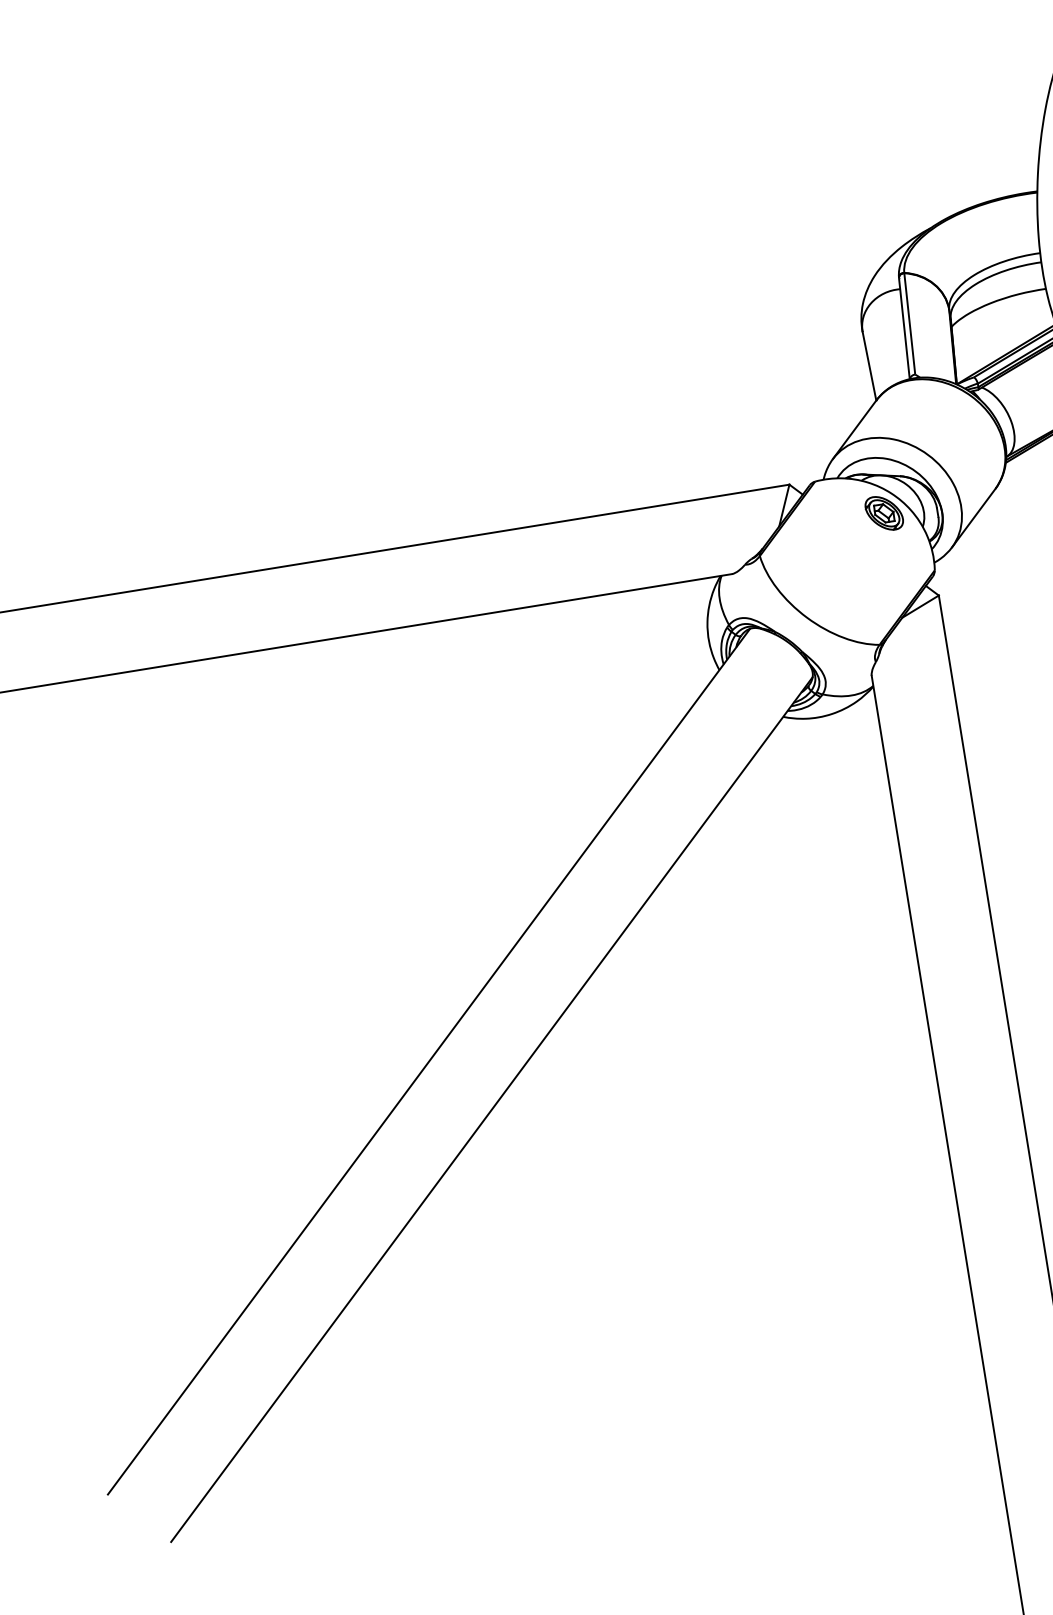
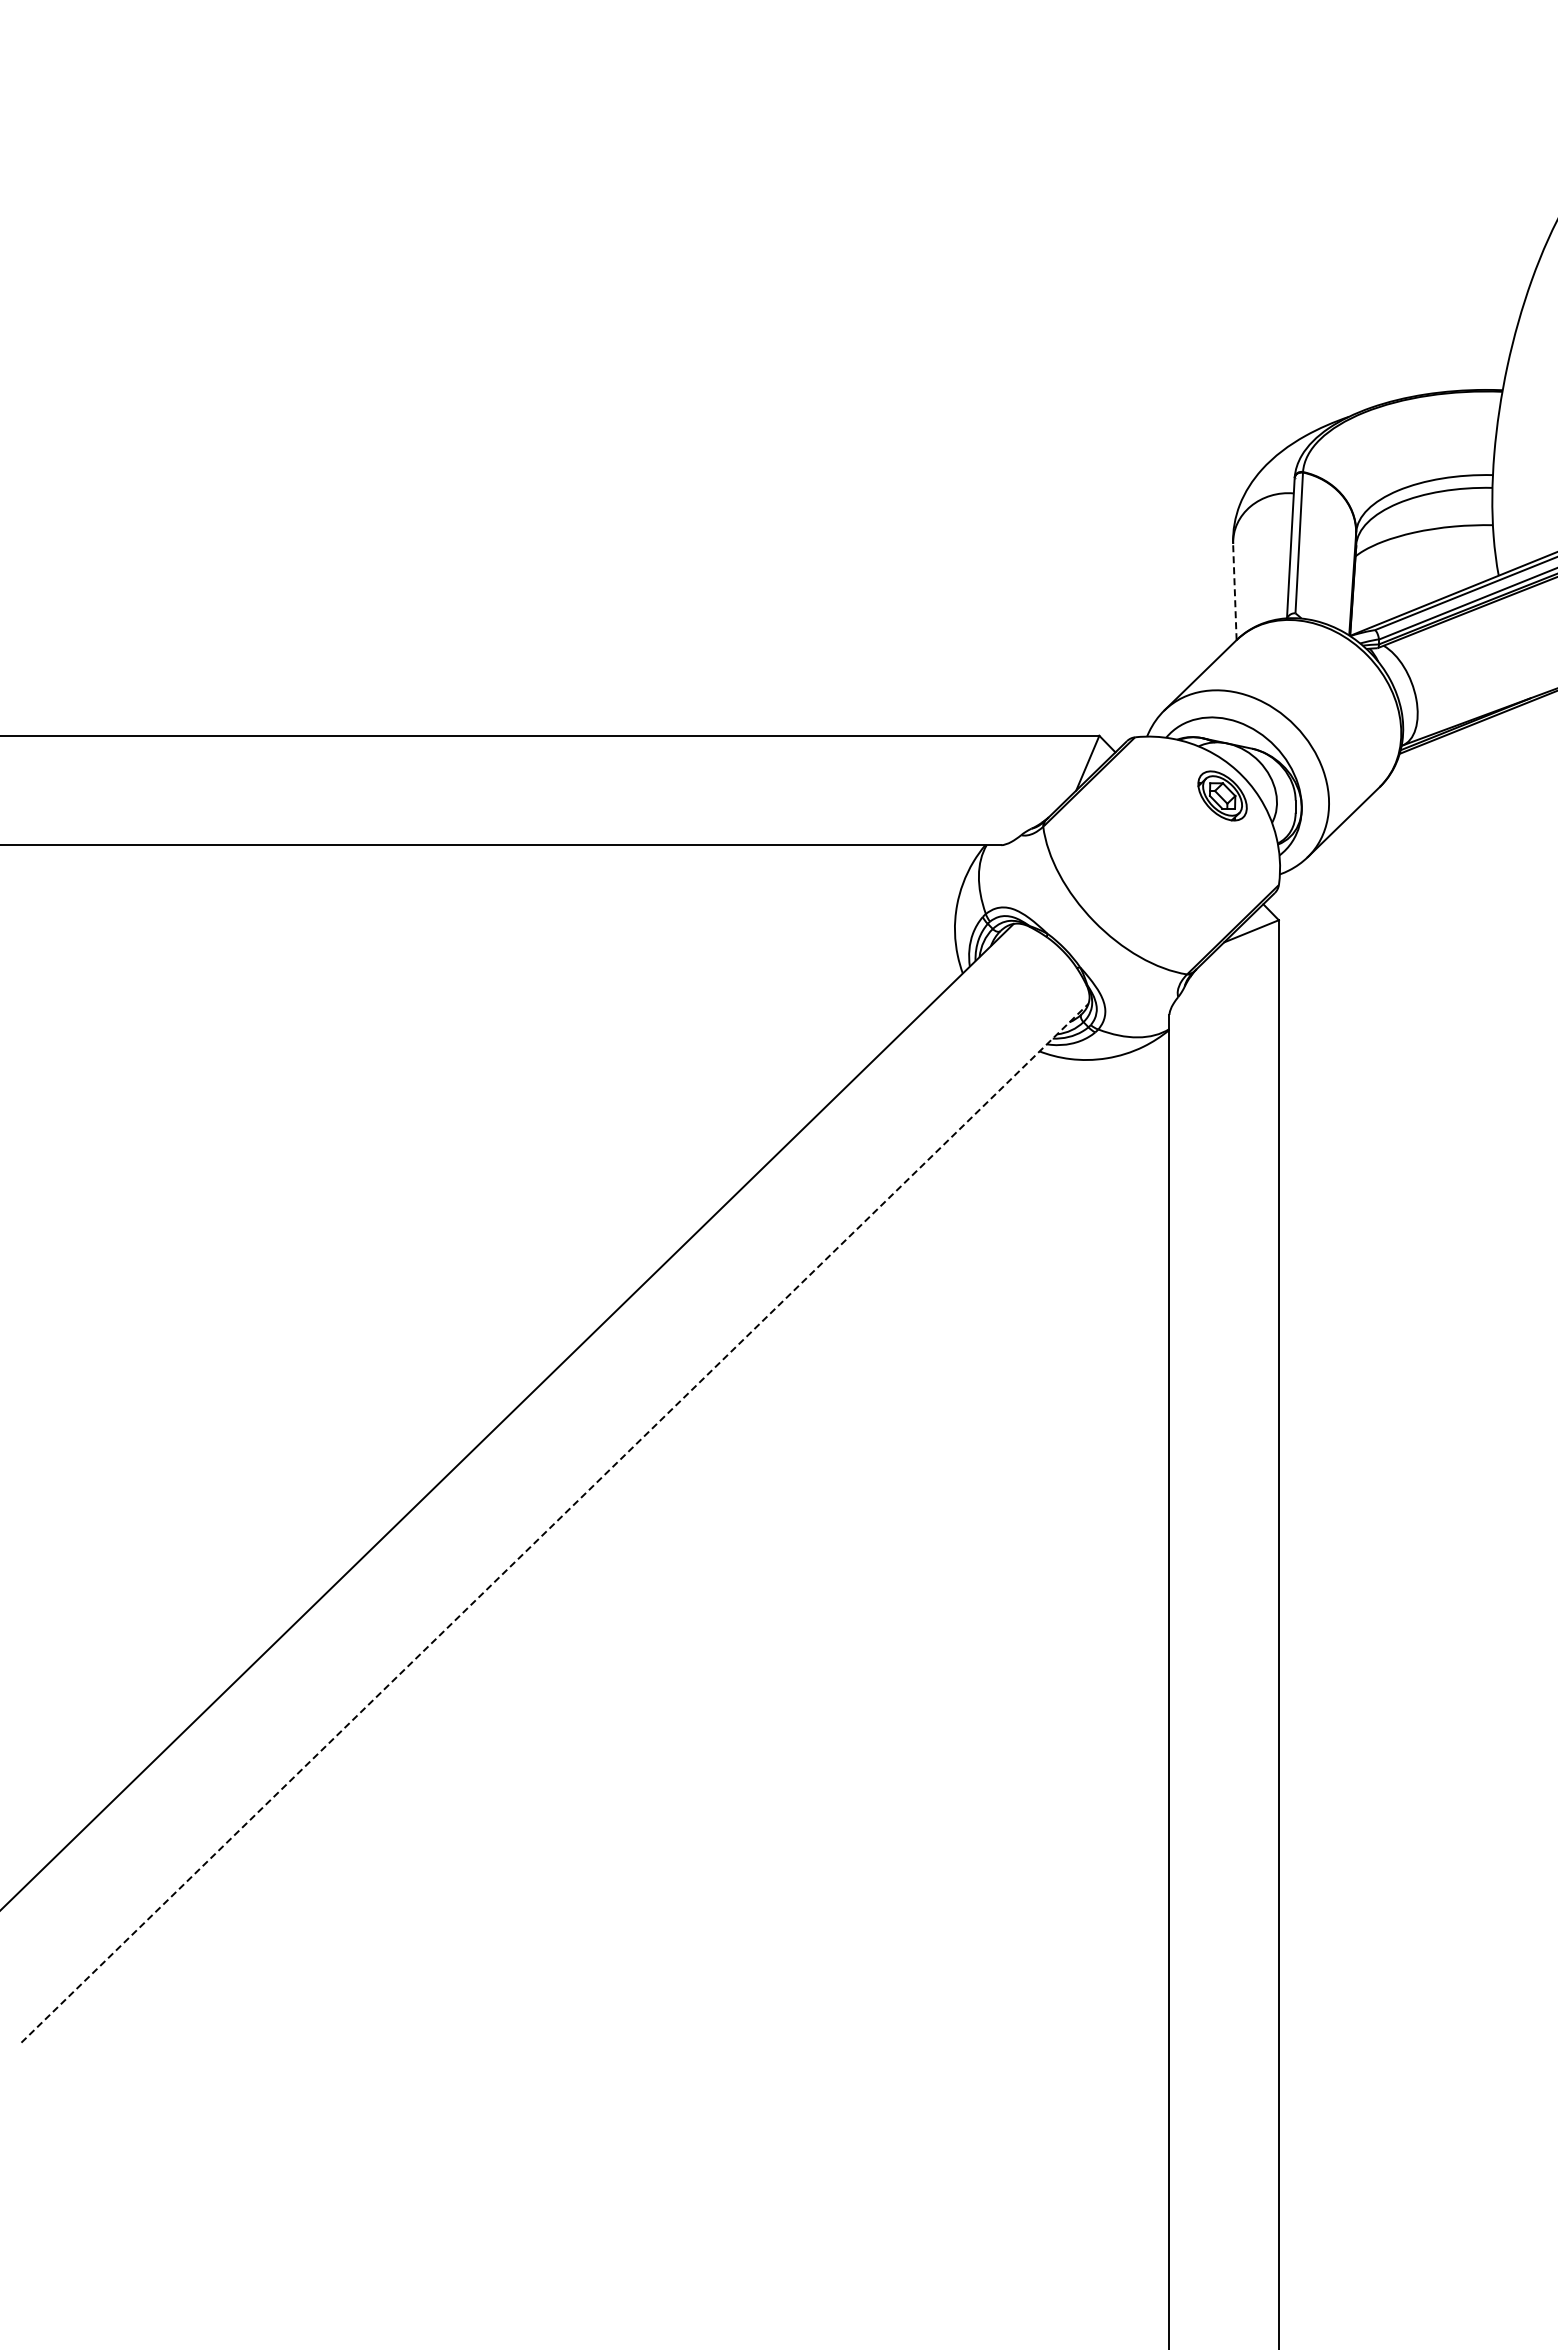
line: (869, 366) -> (1234, 591), solid -> dashed
line: (491, 1109) -> (554, 1523), solid -> dashed

